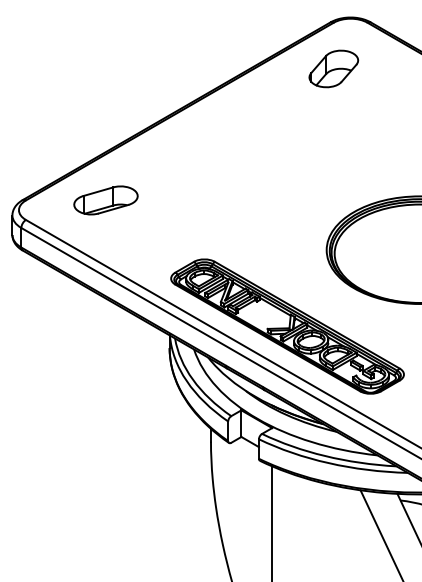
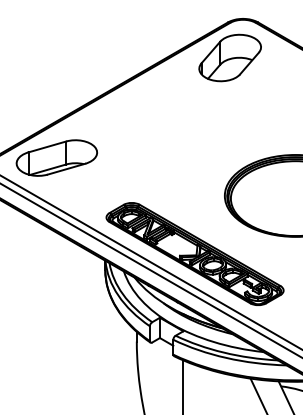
part: (333, 68) -> (230, 57), size x1.67
part: (105, 200) -> (56, 158), size x1.67

